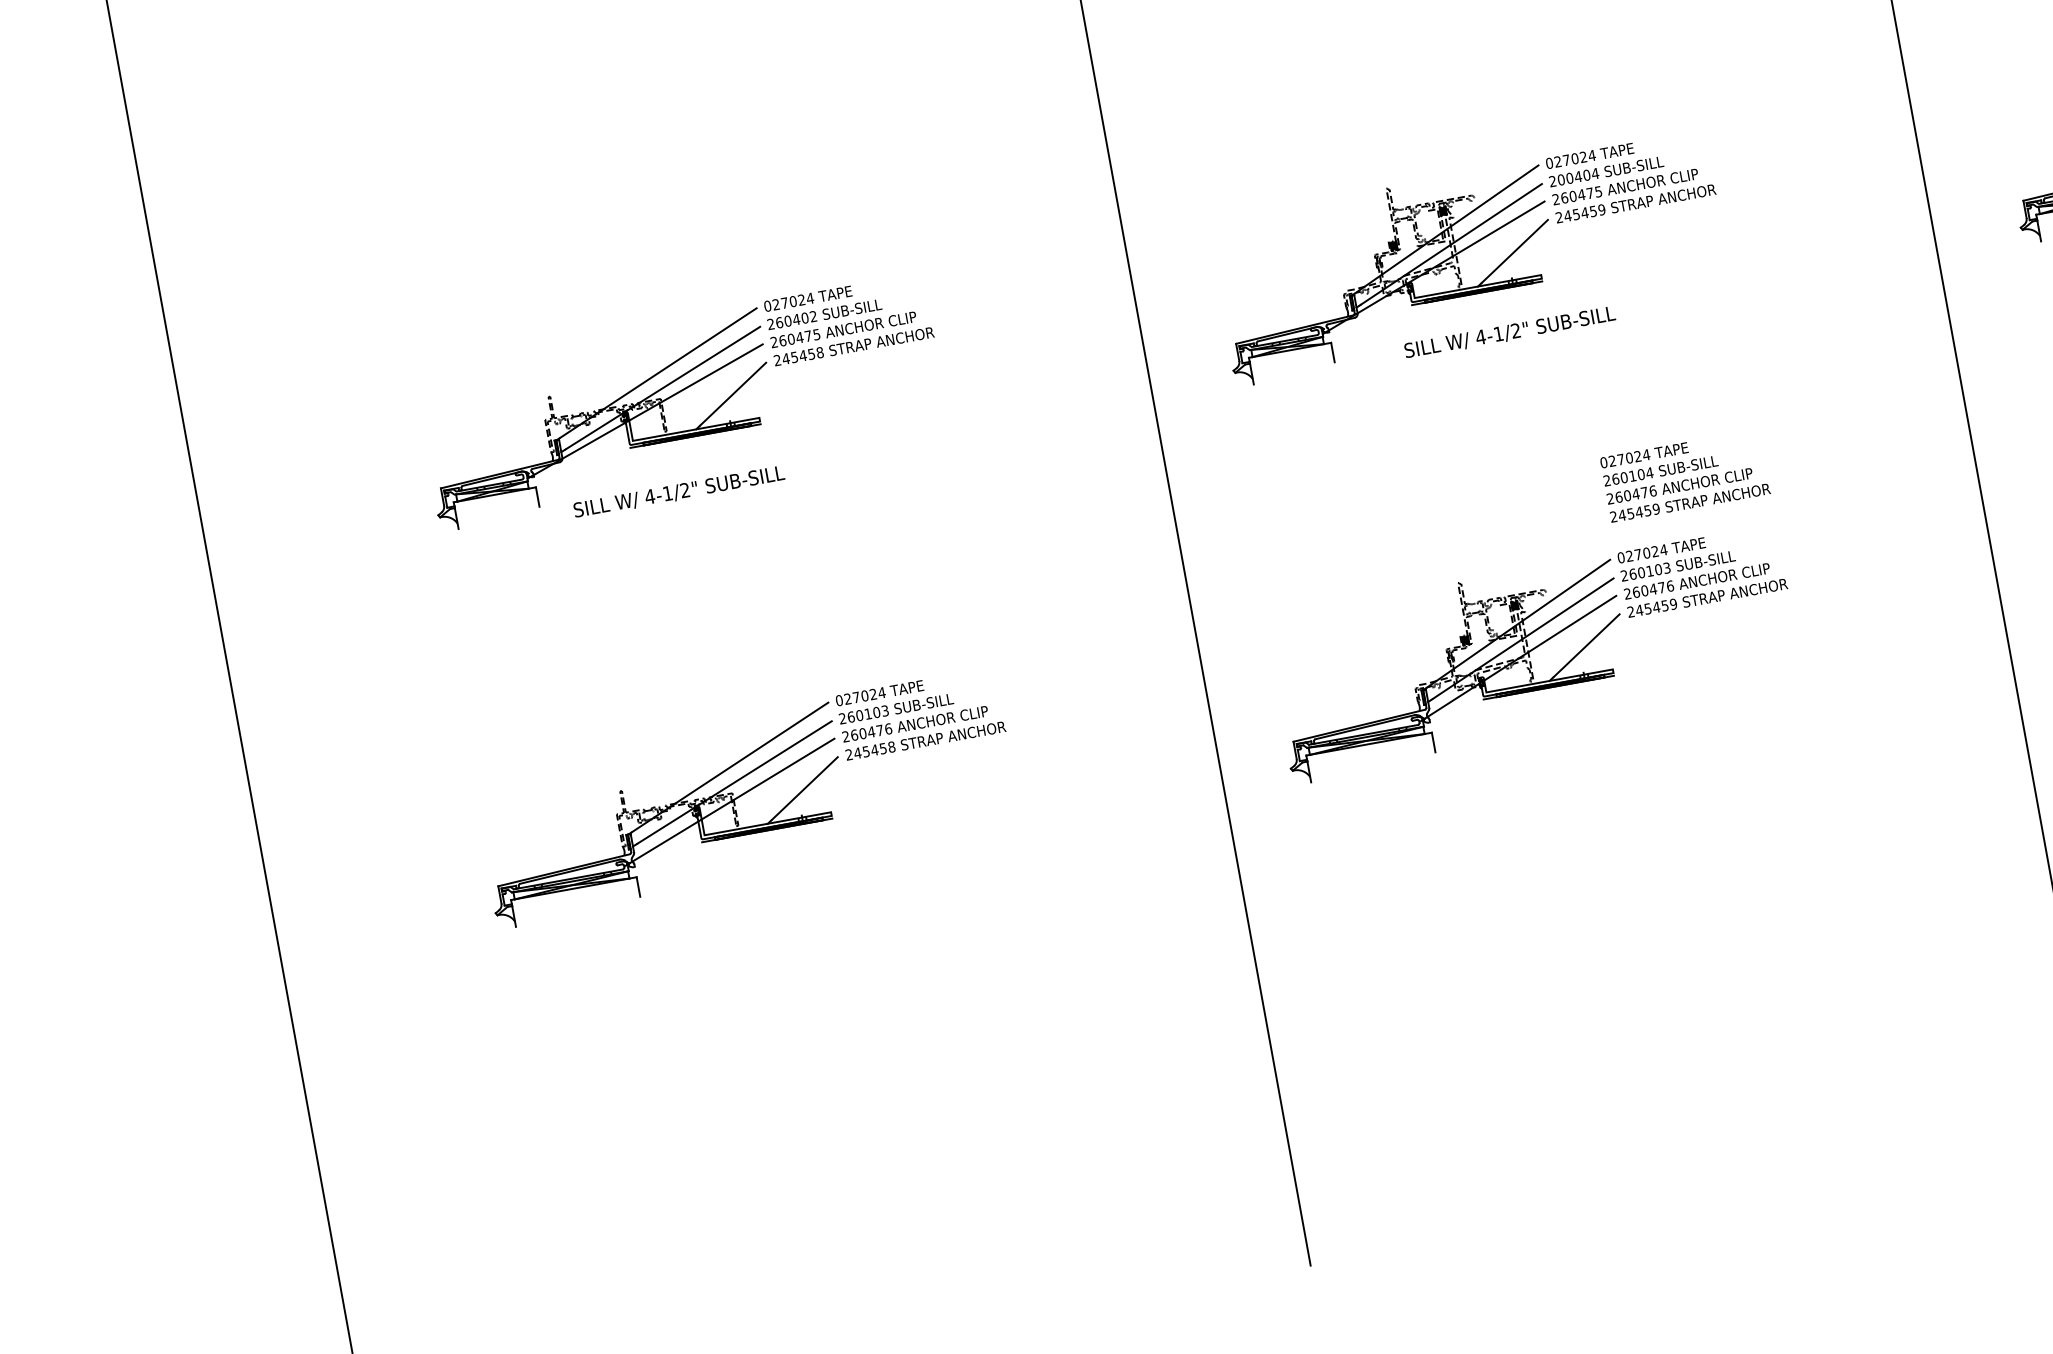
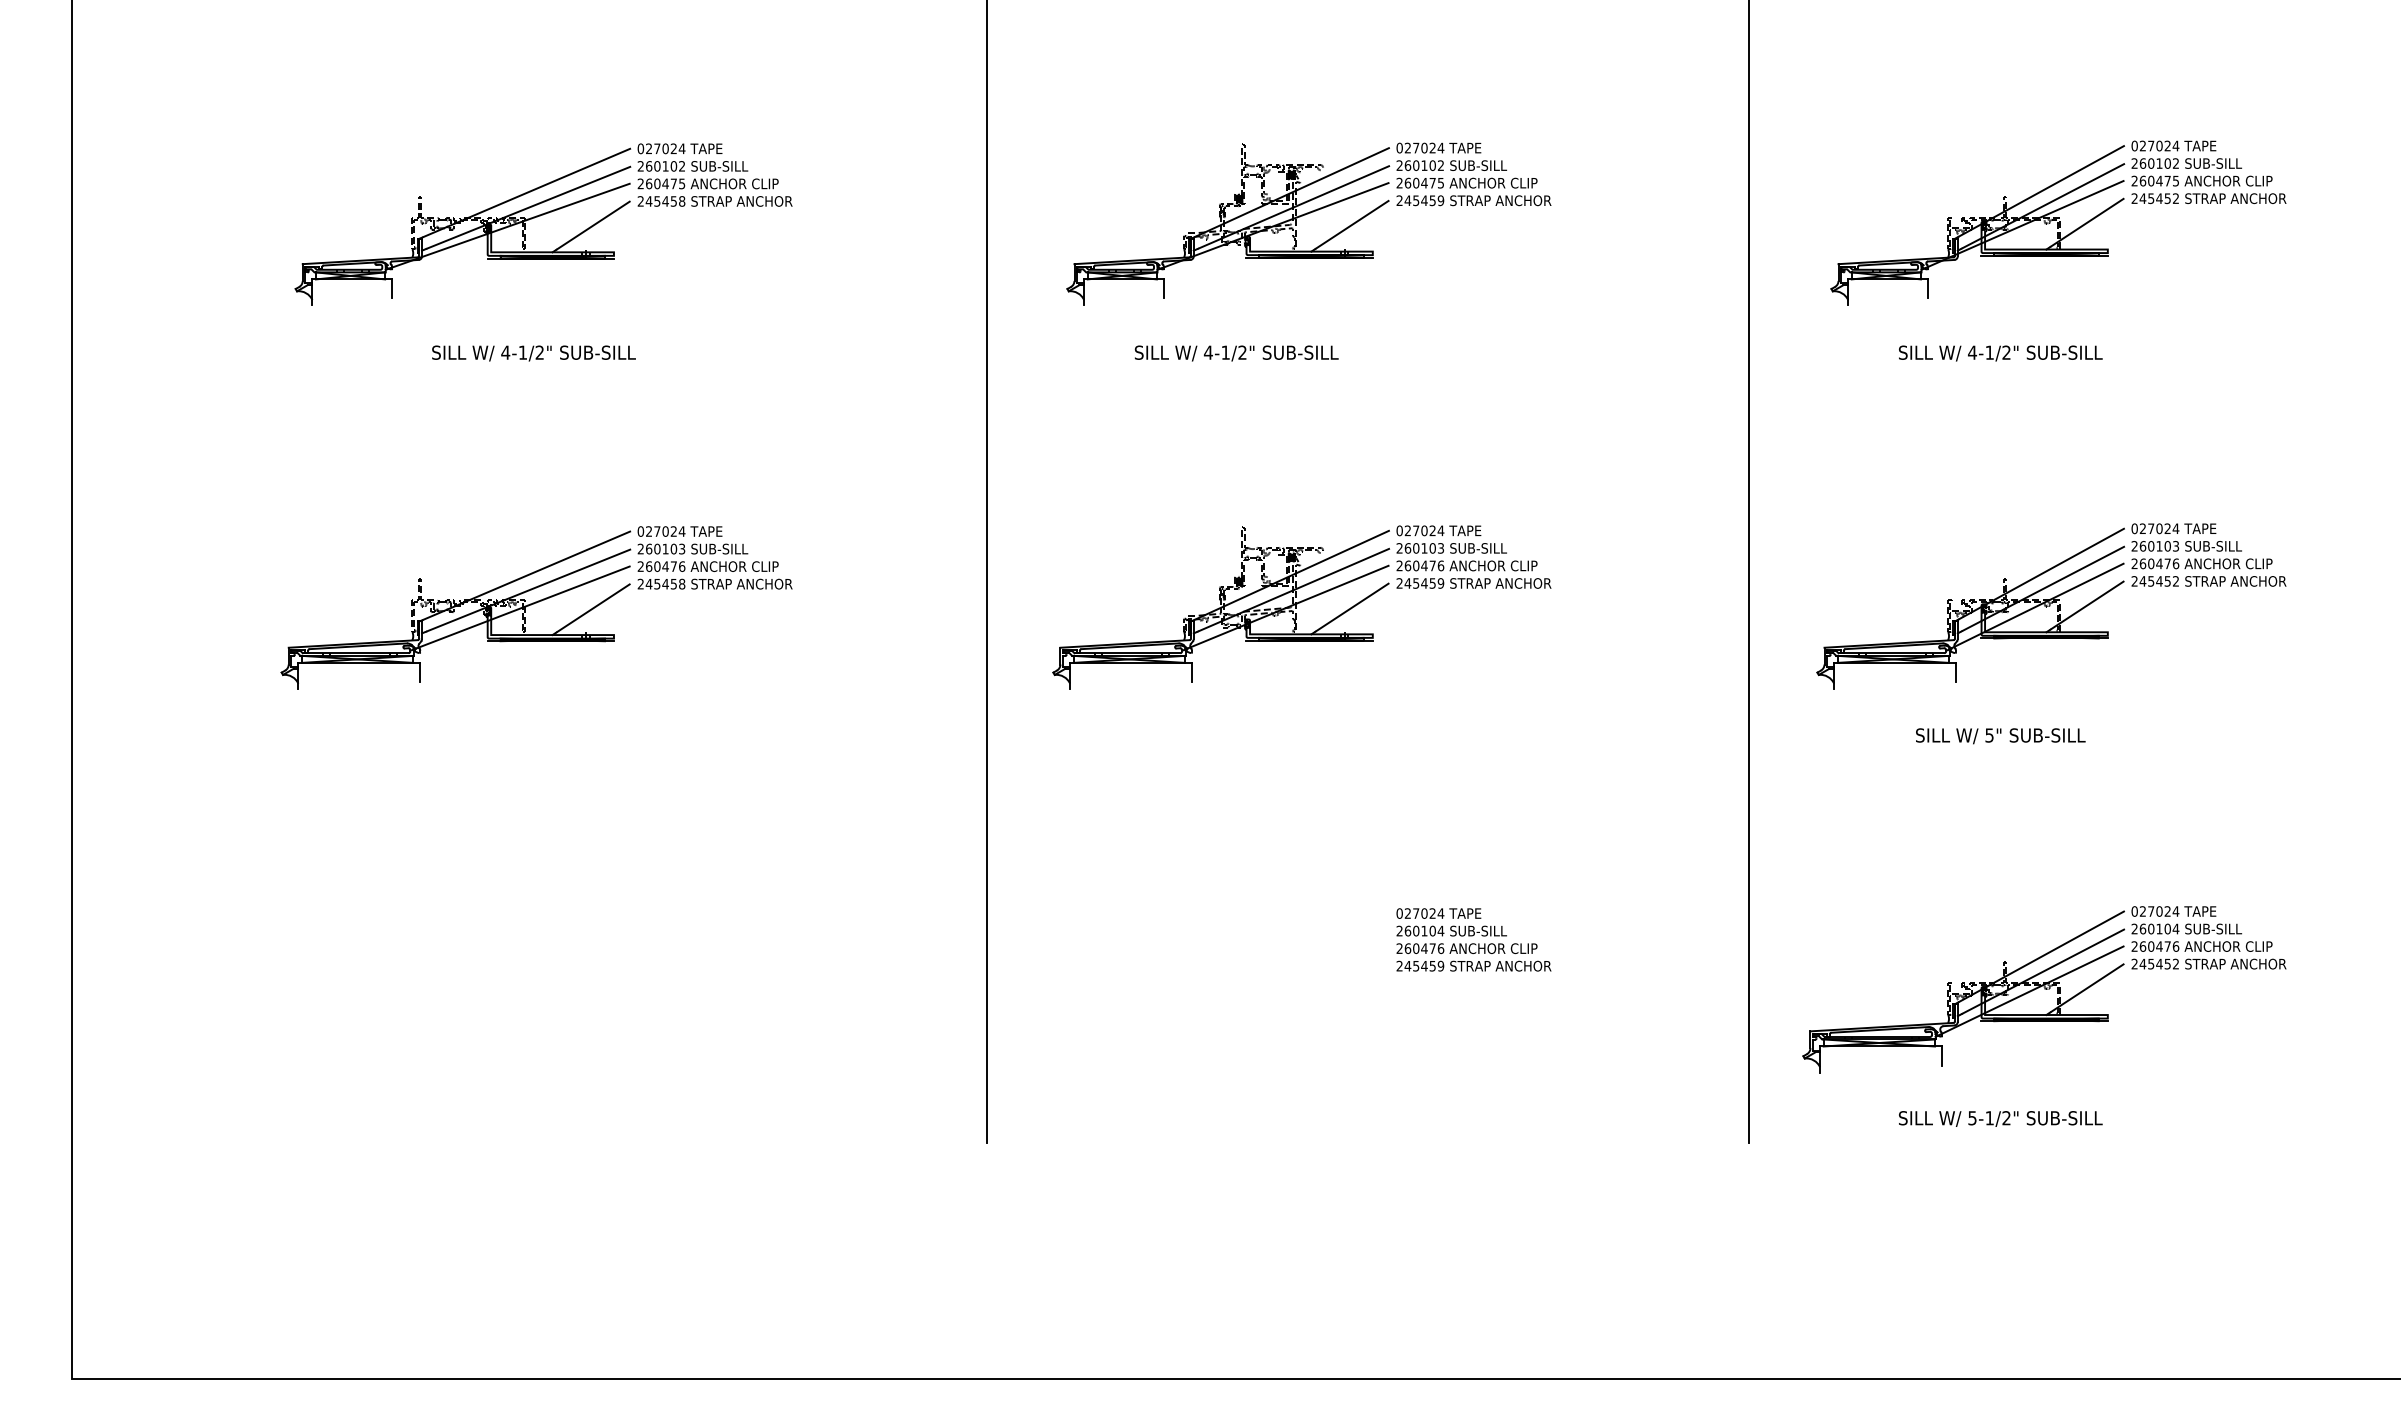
text: (1578, 176) -> (1424, 165), 200404 -> 260102
text: (796, 319) -> (665, 166), 260402 -> 260102
text: (1509, 332) -> (1236, 353), moved
text: (1684, 475) -> (1473, 939), moved
text: (678, 492) -> (533, 353), moved

